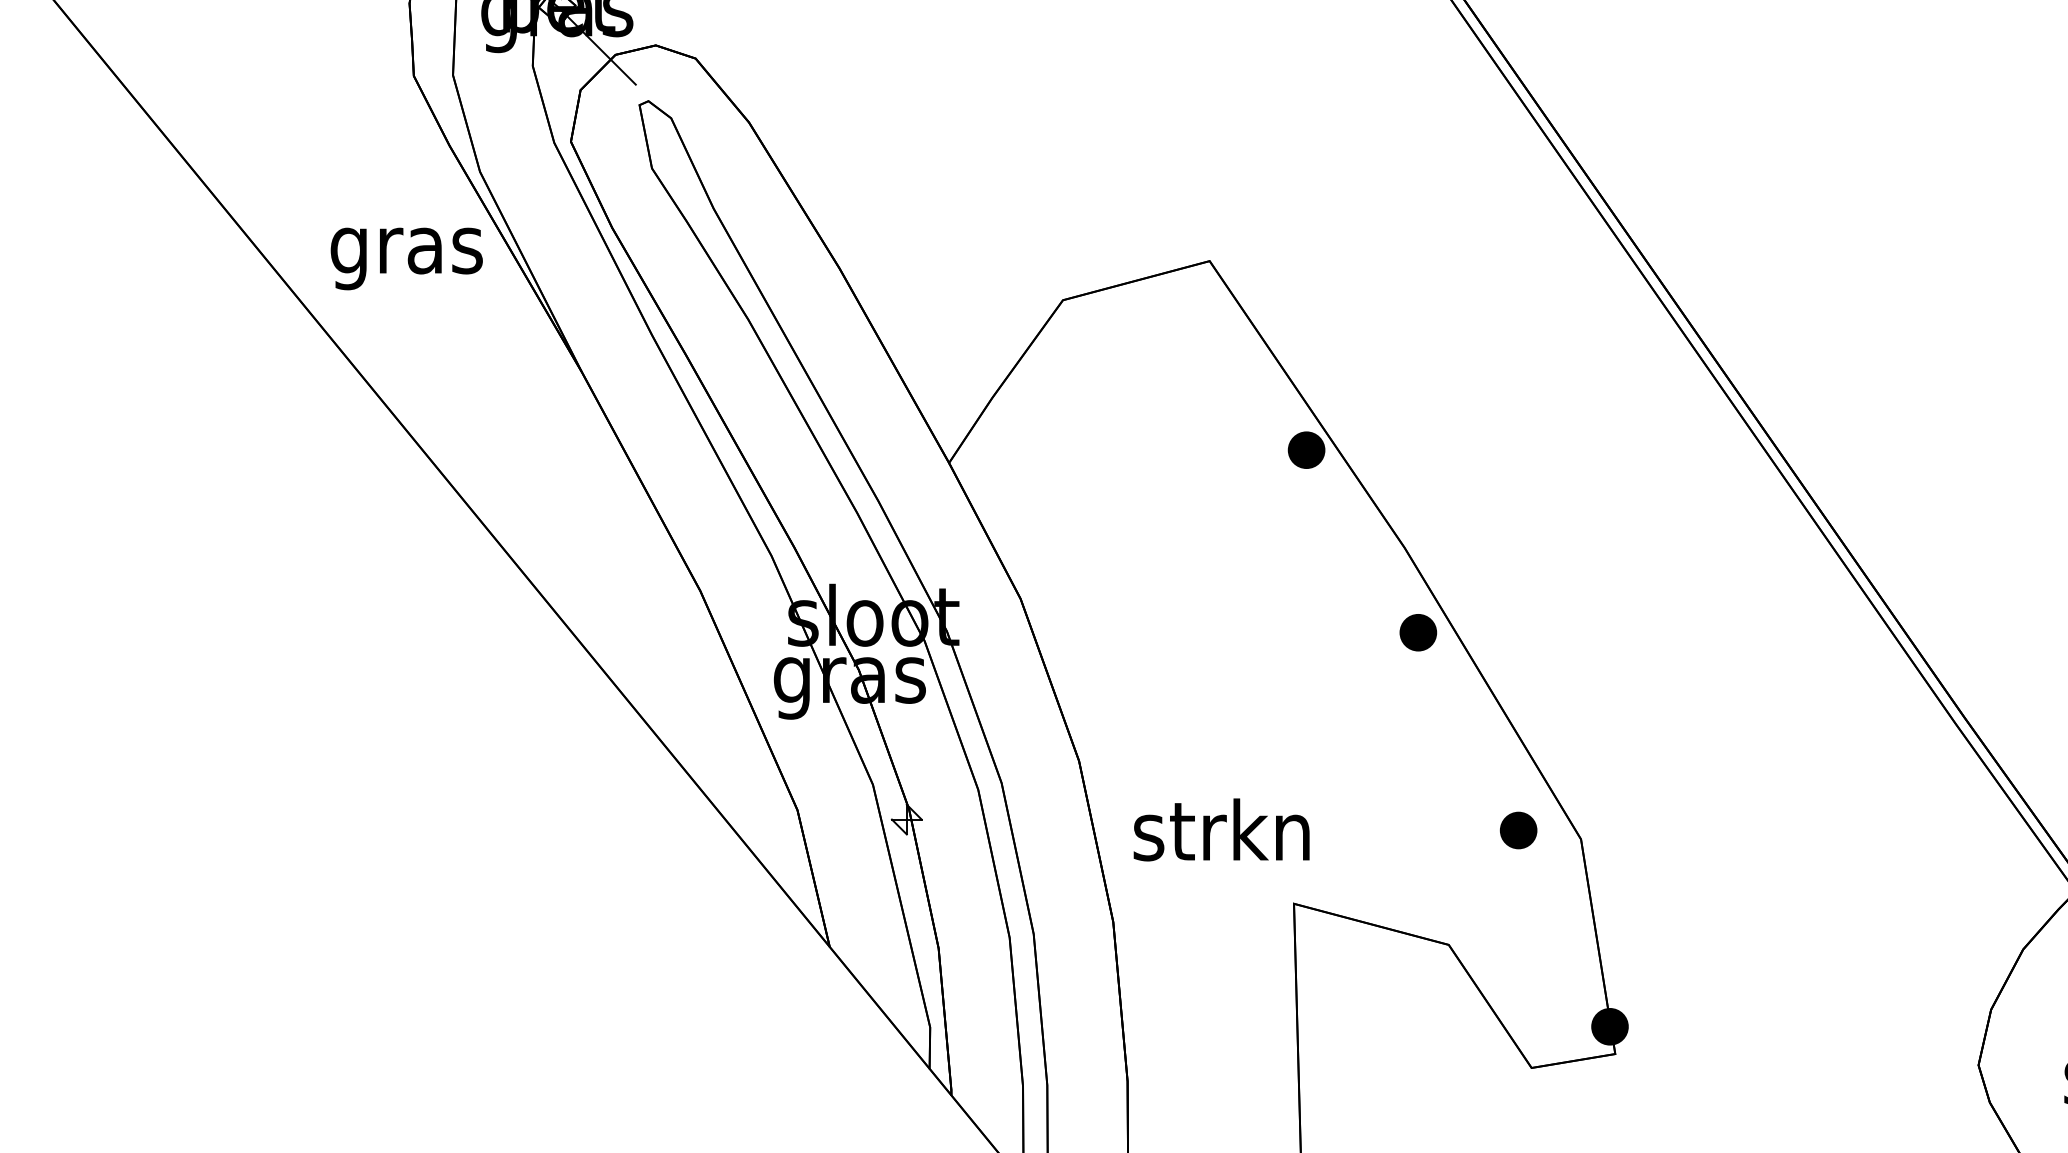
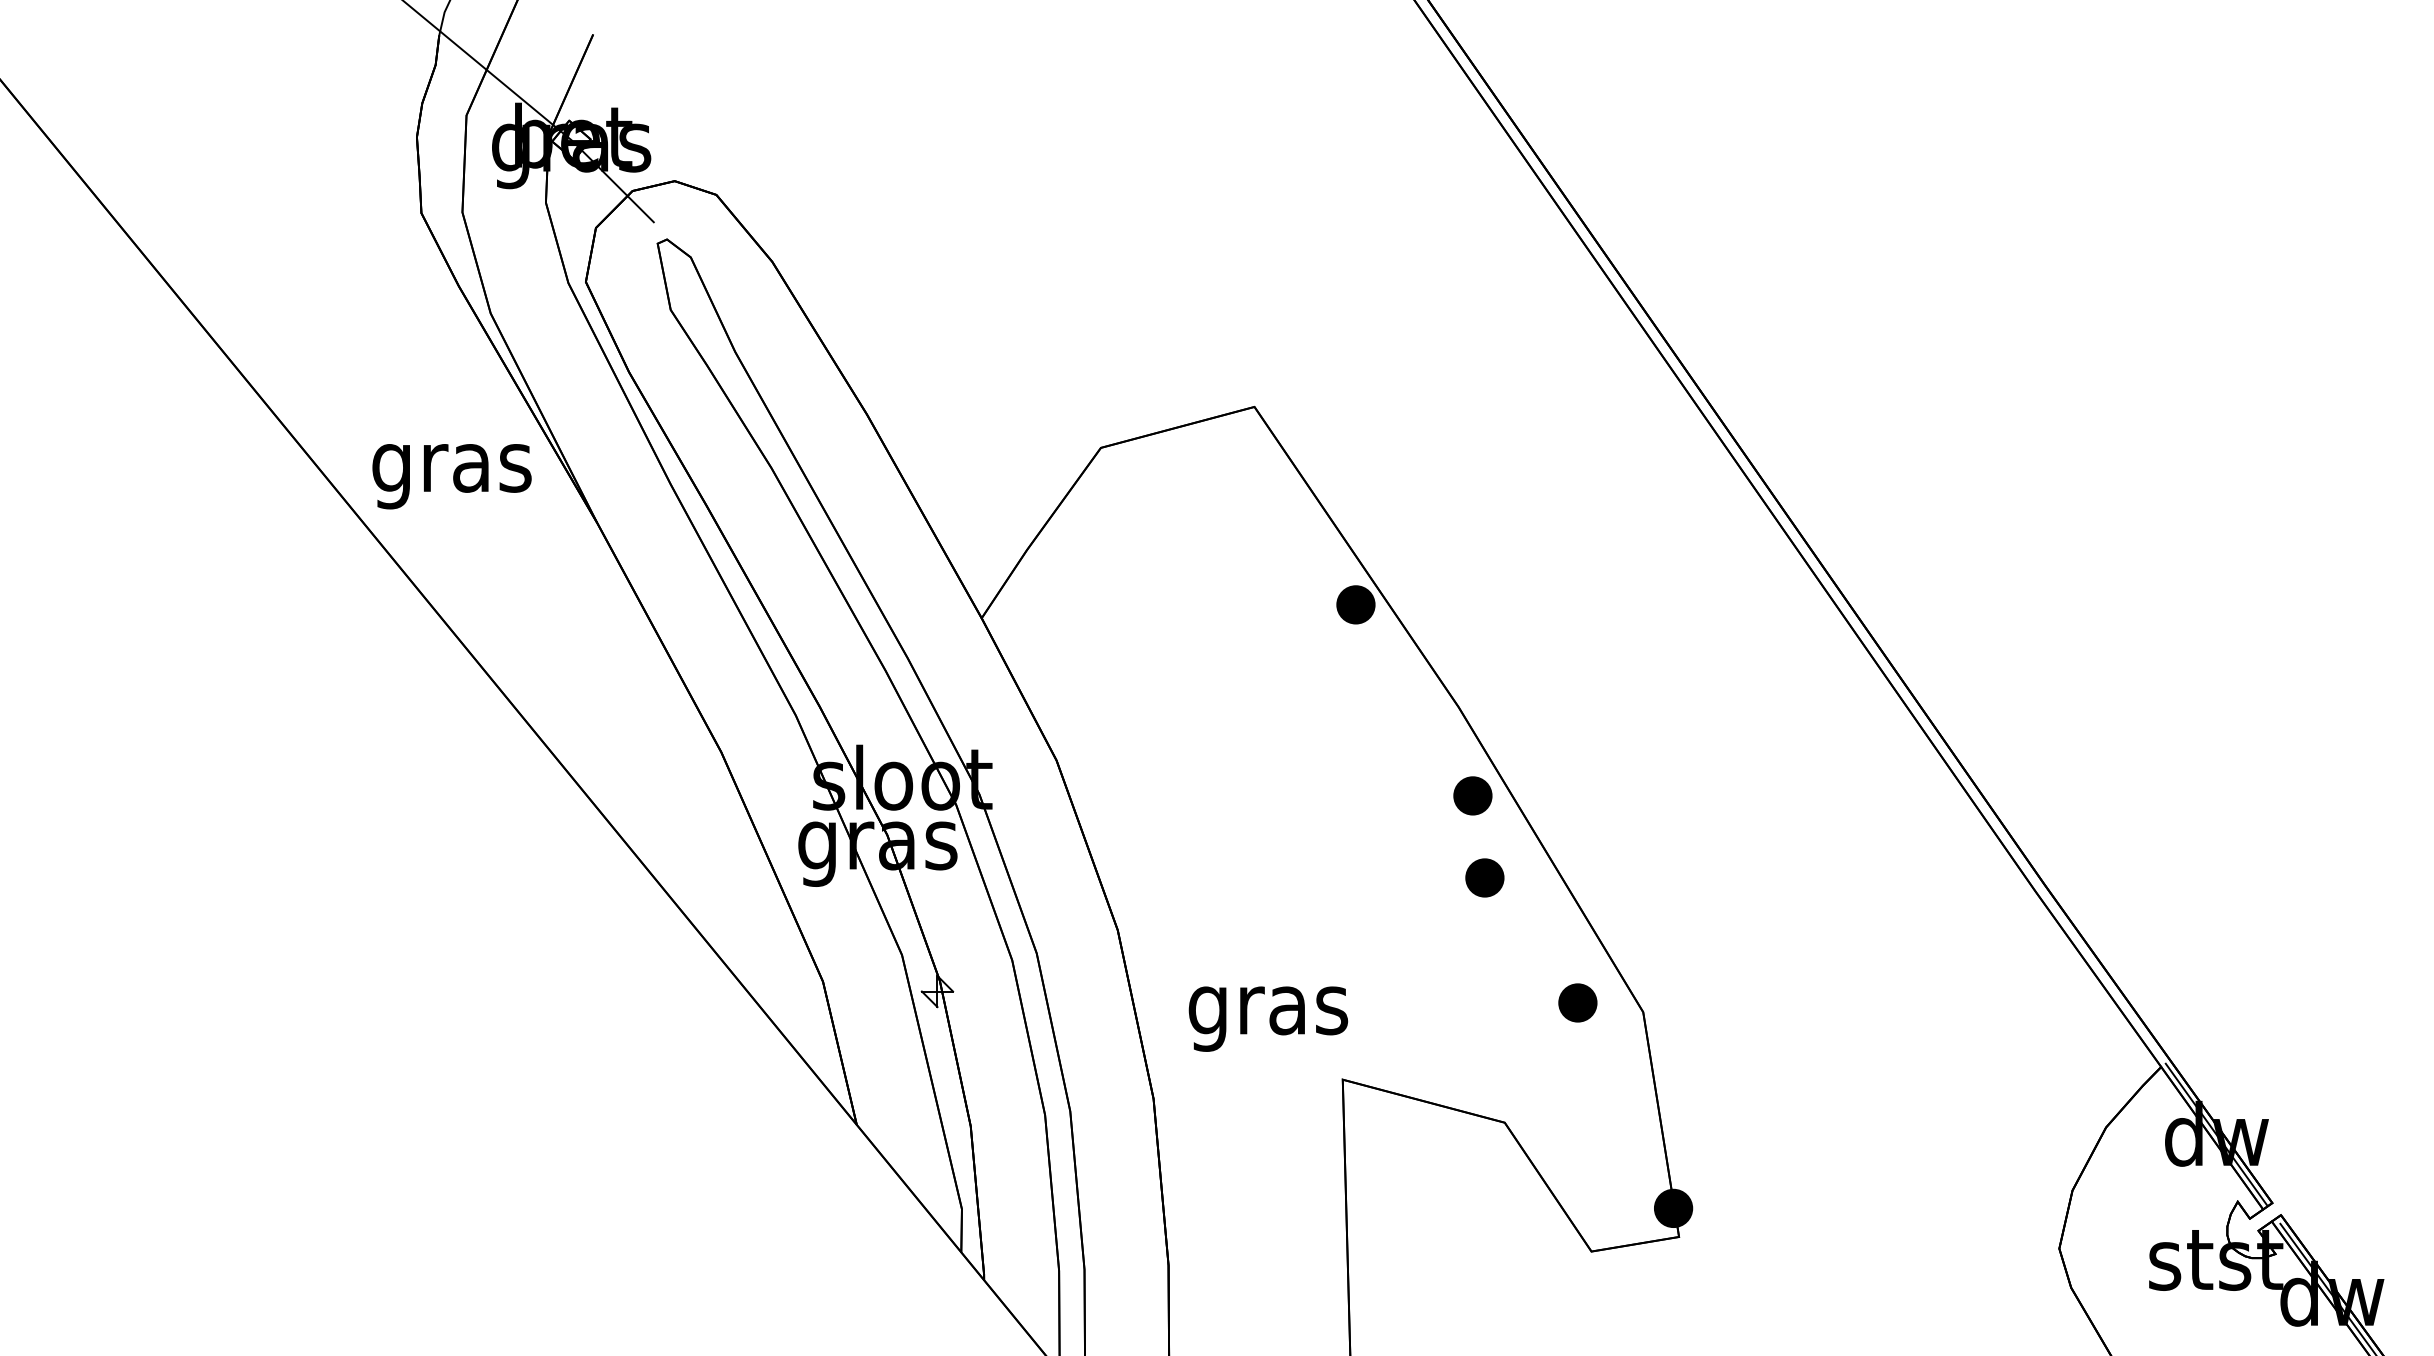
text: (406, 258) -> (451, 476), moved
part: (1429, 710) -> (1484, 877), added
text: (1222, 837) -> (1267, 1010), strkn -> gras

